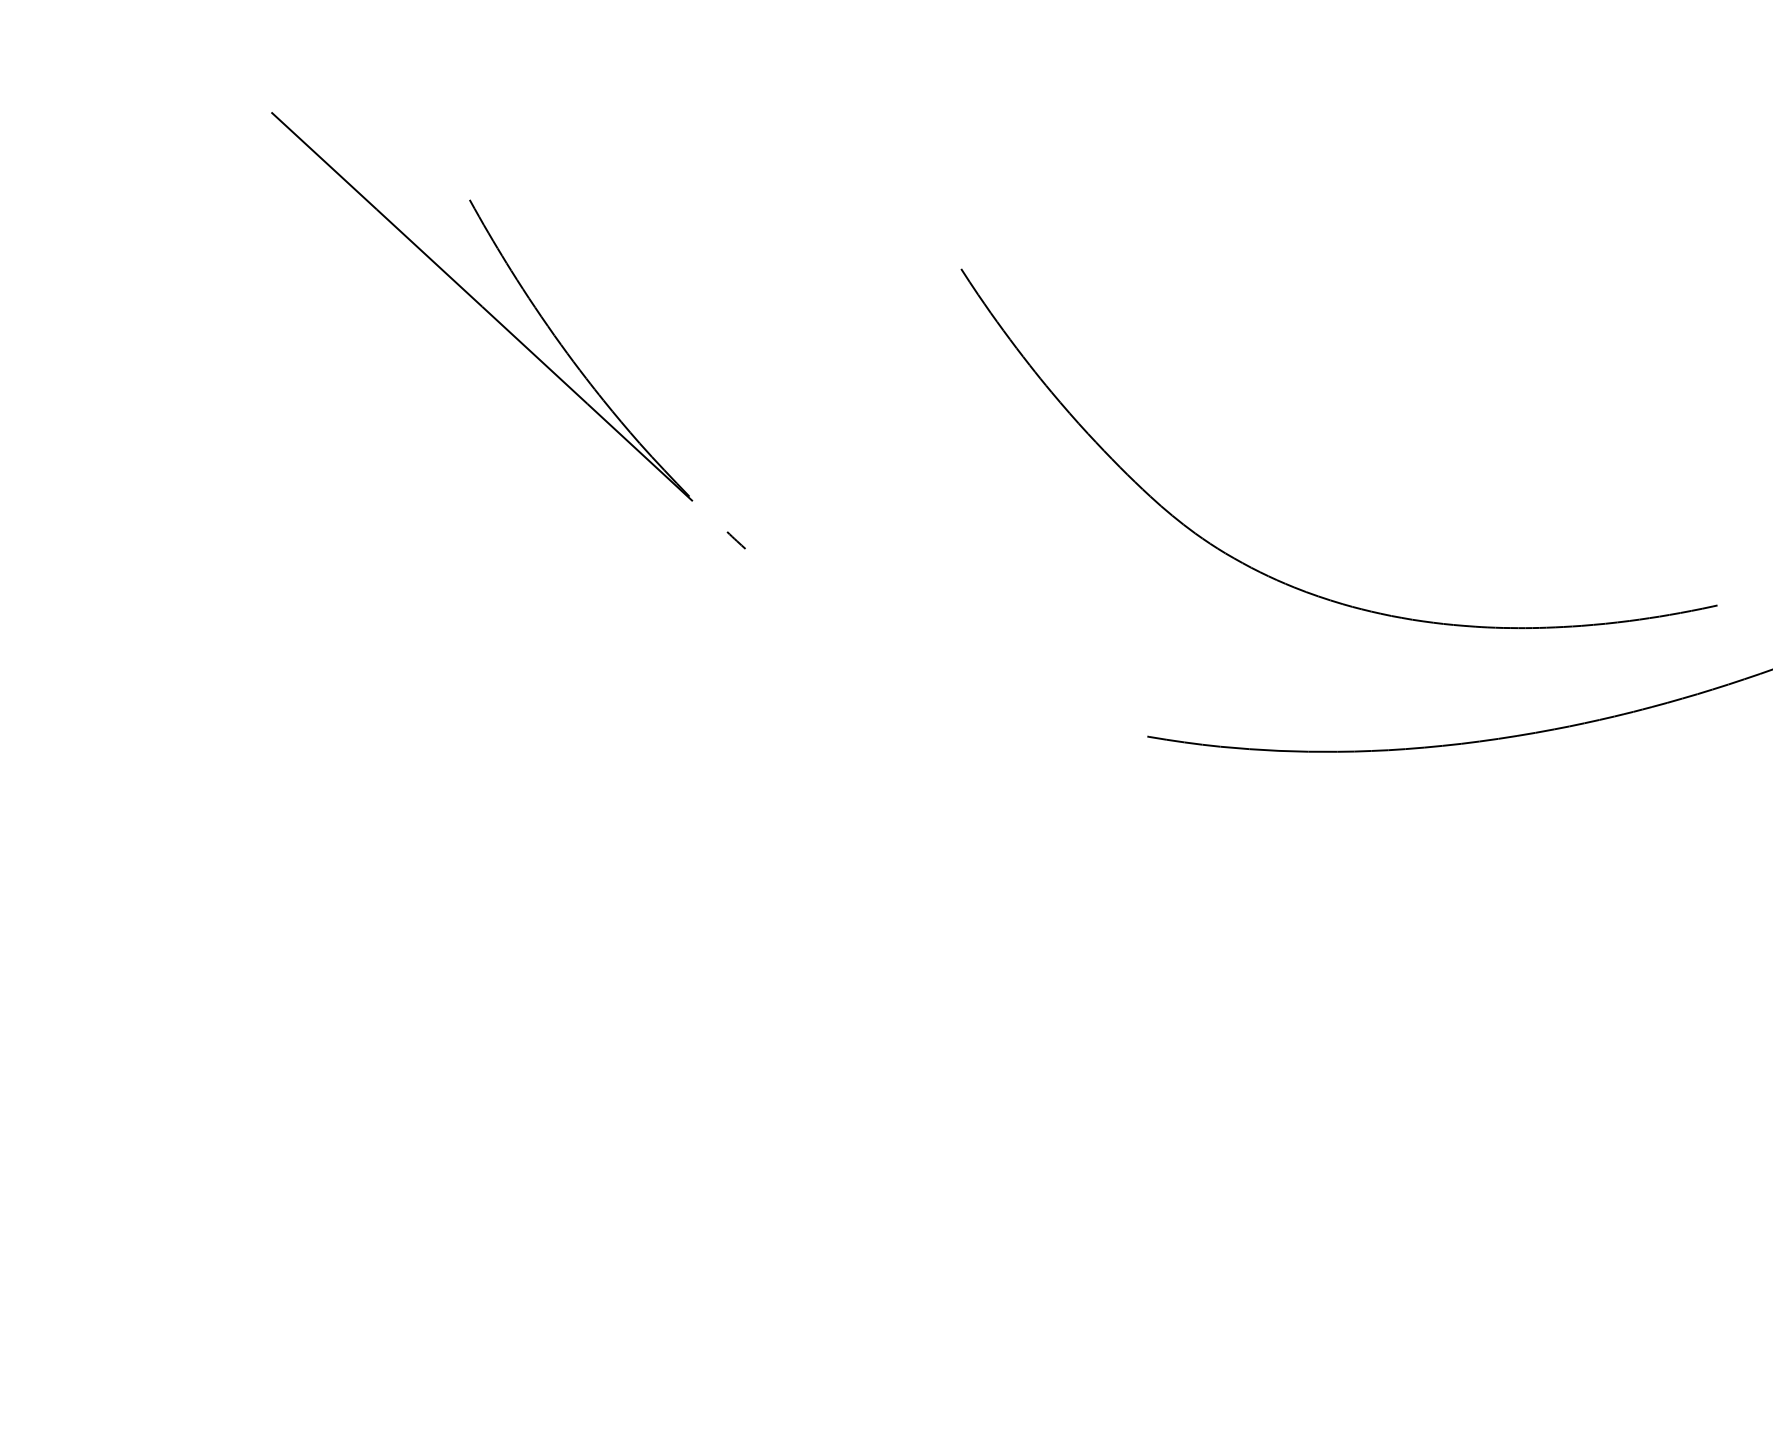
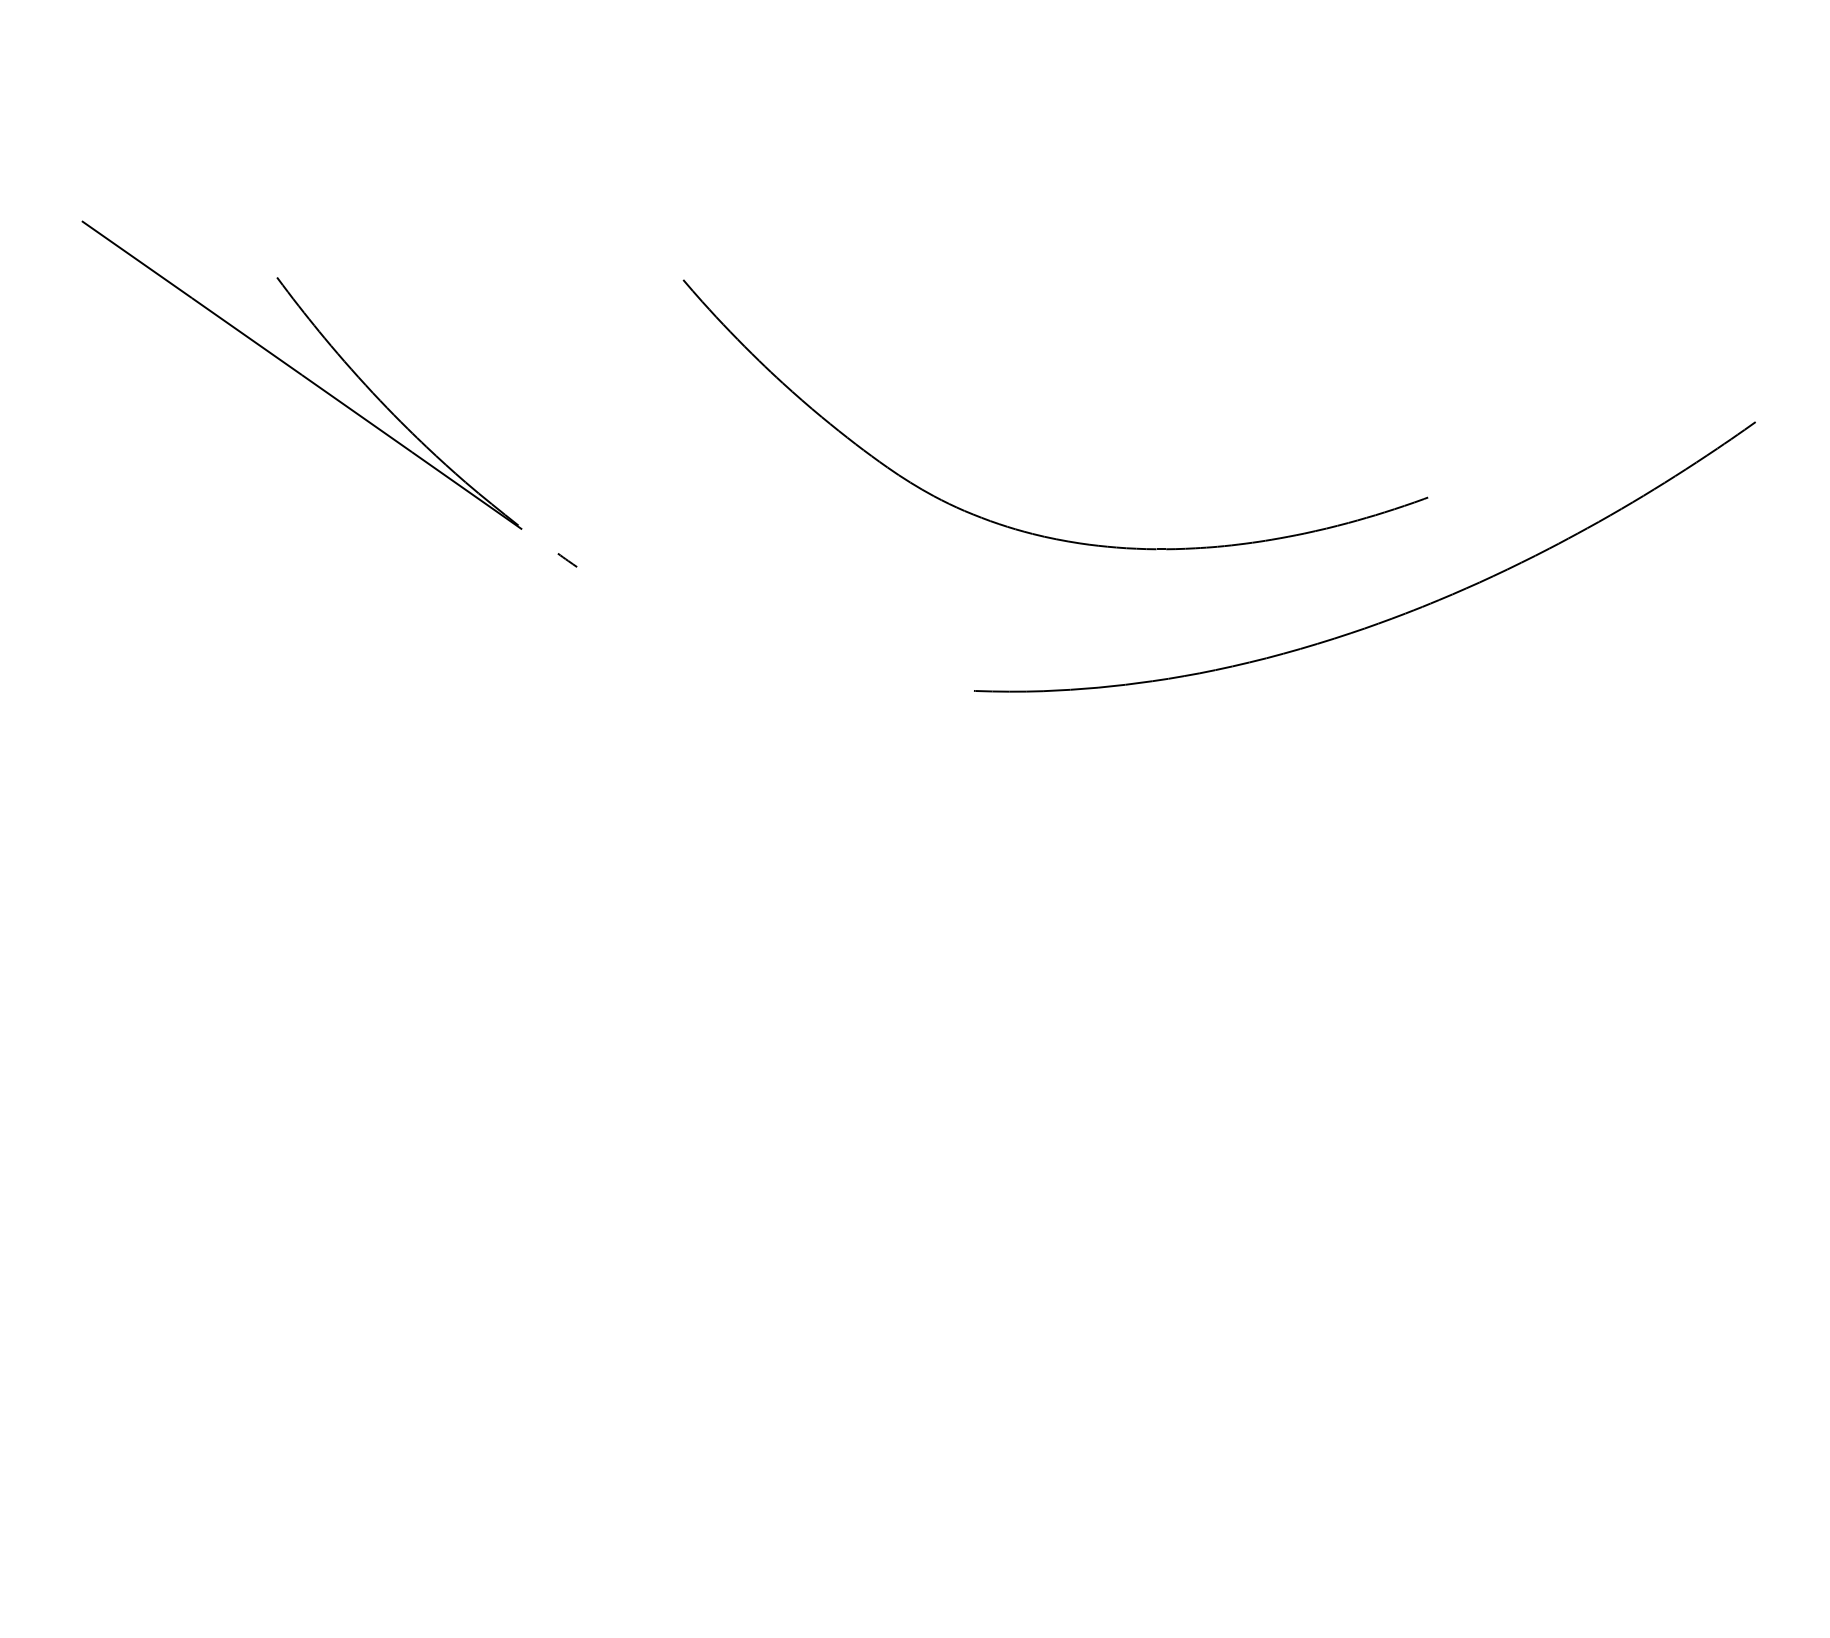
curve: (1286, 582) -> (1024, 530), moved

